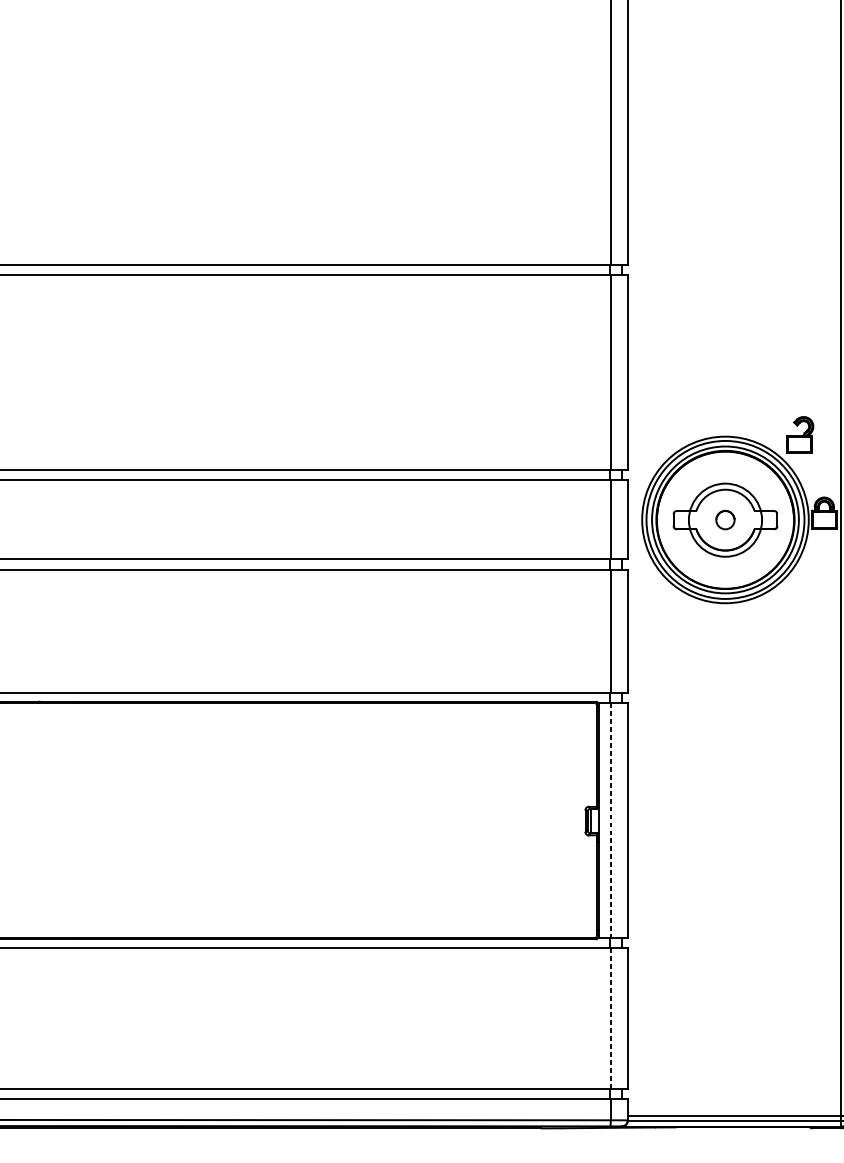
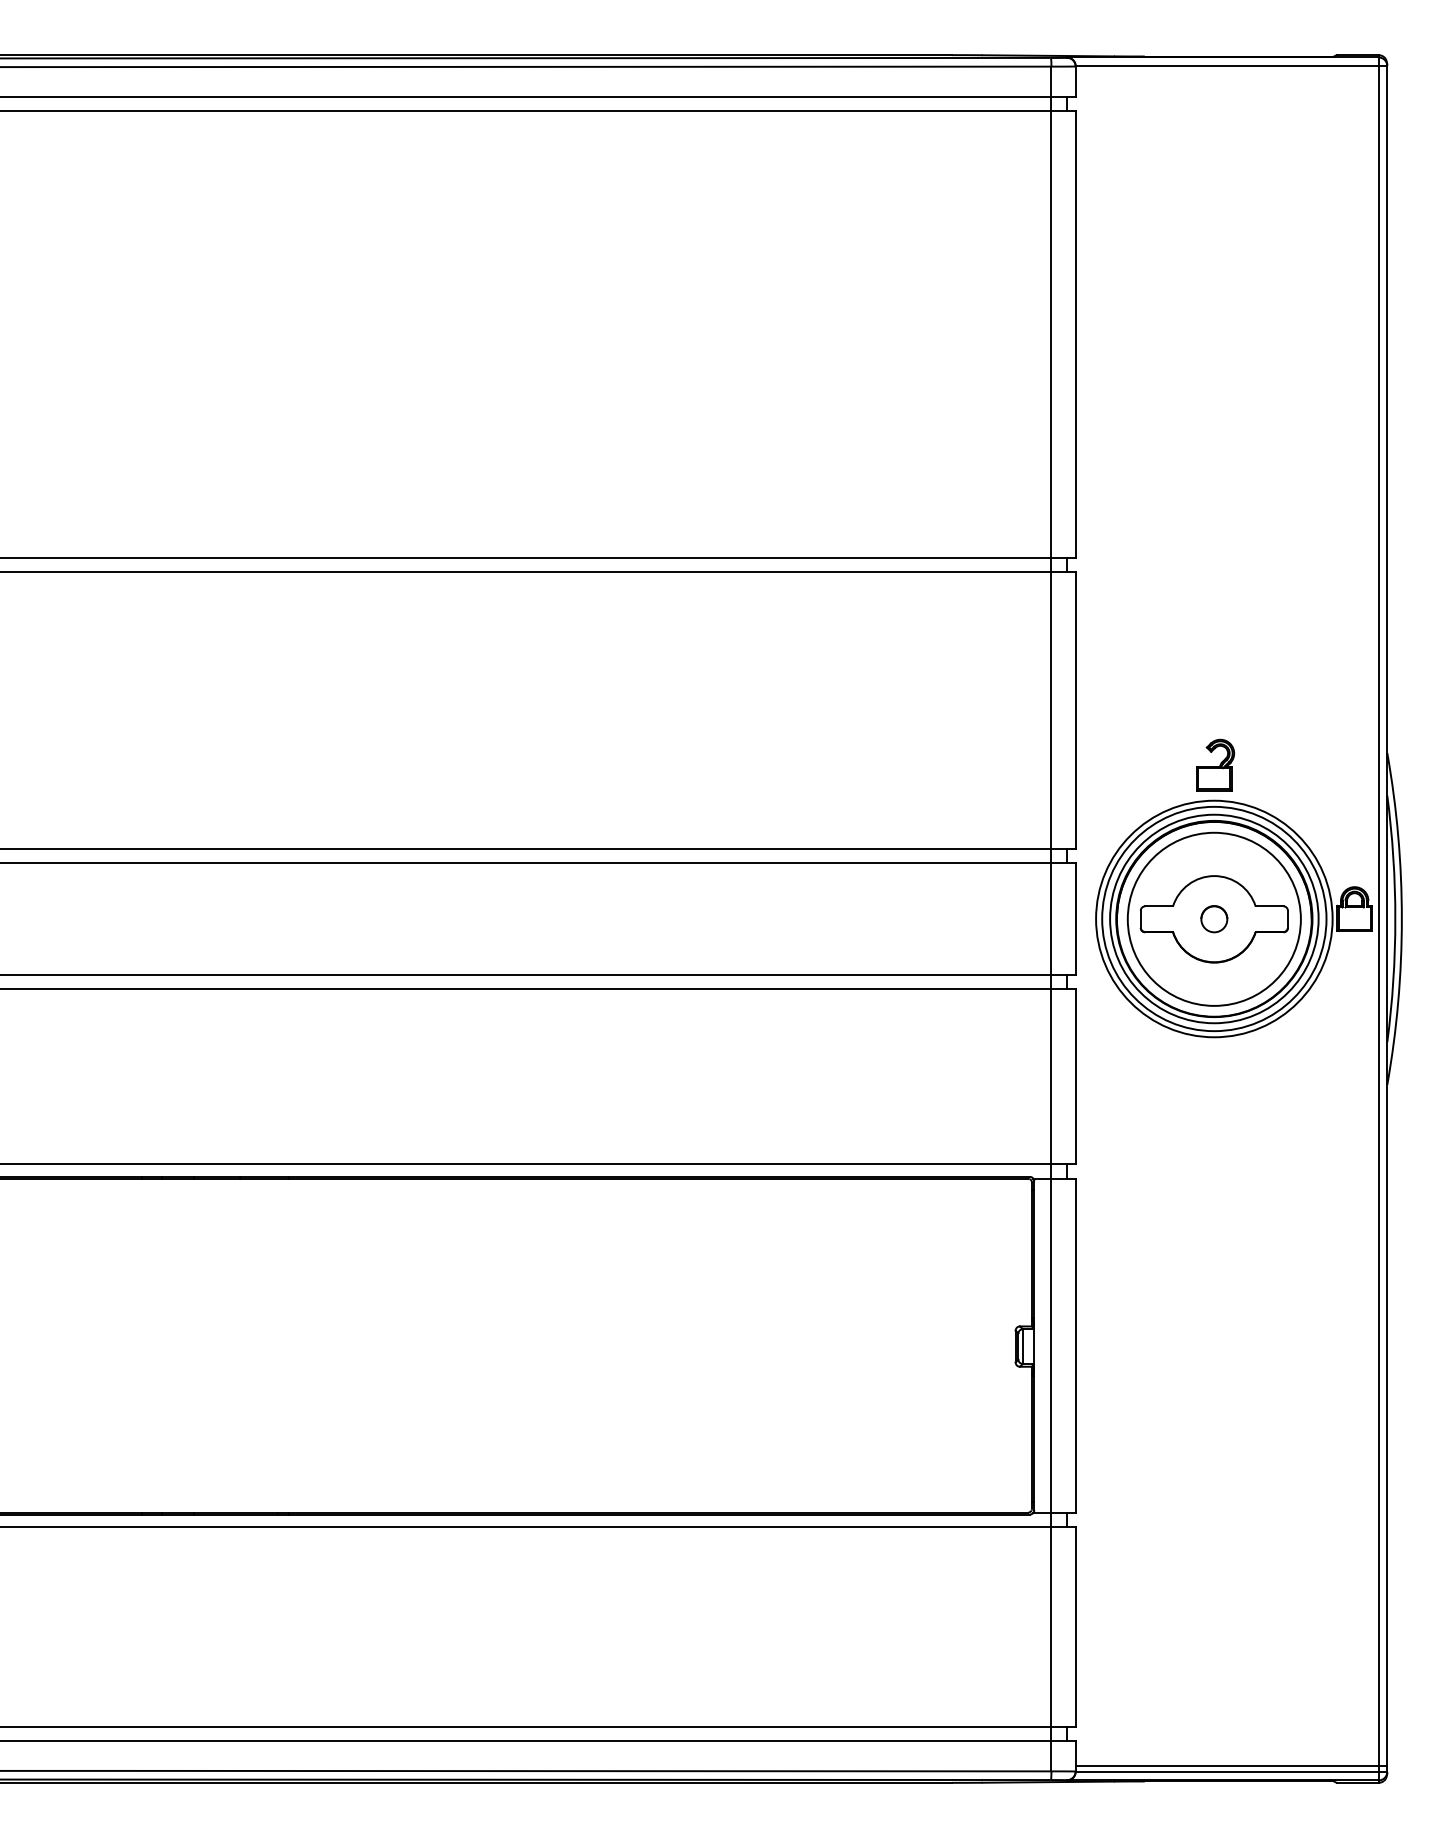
part: (800, 434) -> (1215, 764), moved
circle: (724, 519) -> (1213, 918), size x1.67
line: (610, 821) -> (1051, 1346), dashed -> solid
line: (610, 1018) -> (1051, 1626), dashed -> solid

